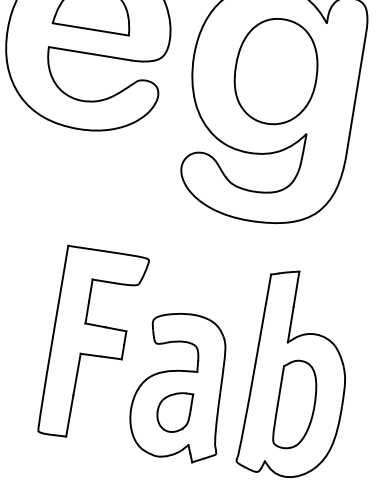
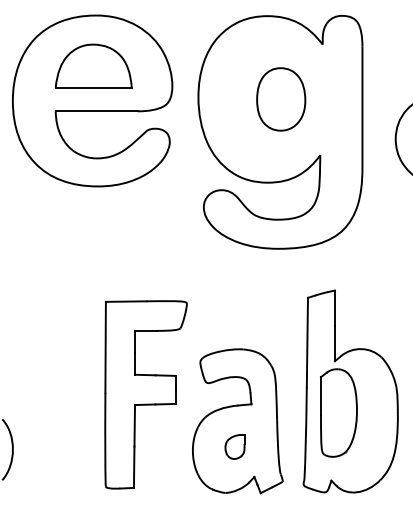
part: (276, 71) -> (281, 99), size x0.6
part: (295, 404) -> (338, 412), moved
part: (173, 411) -> (234, 446), size x0.6

